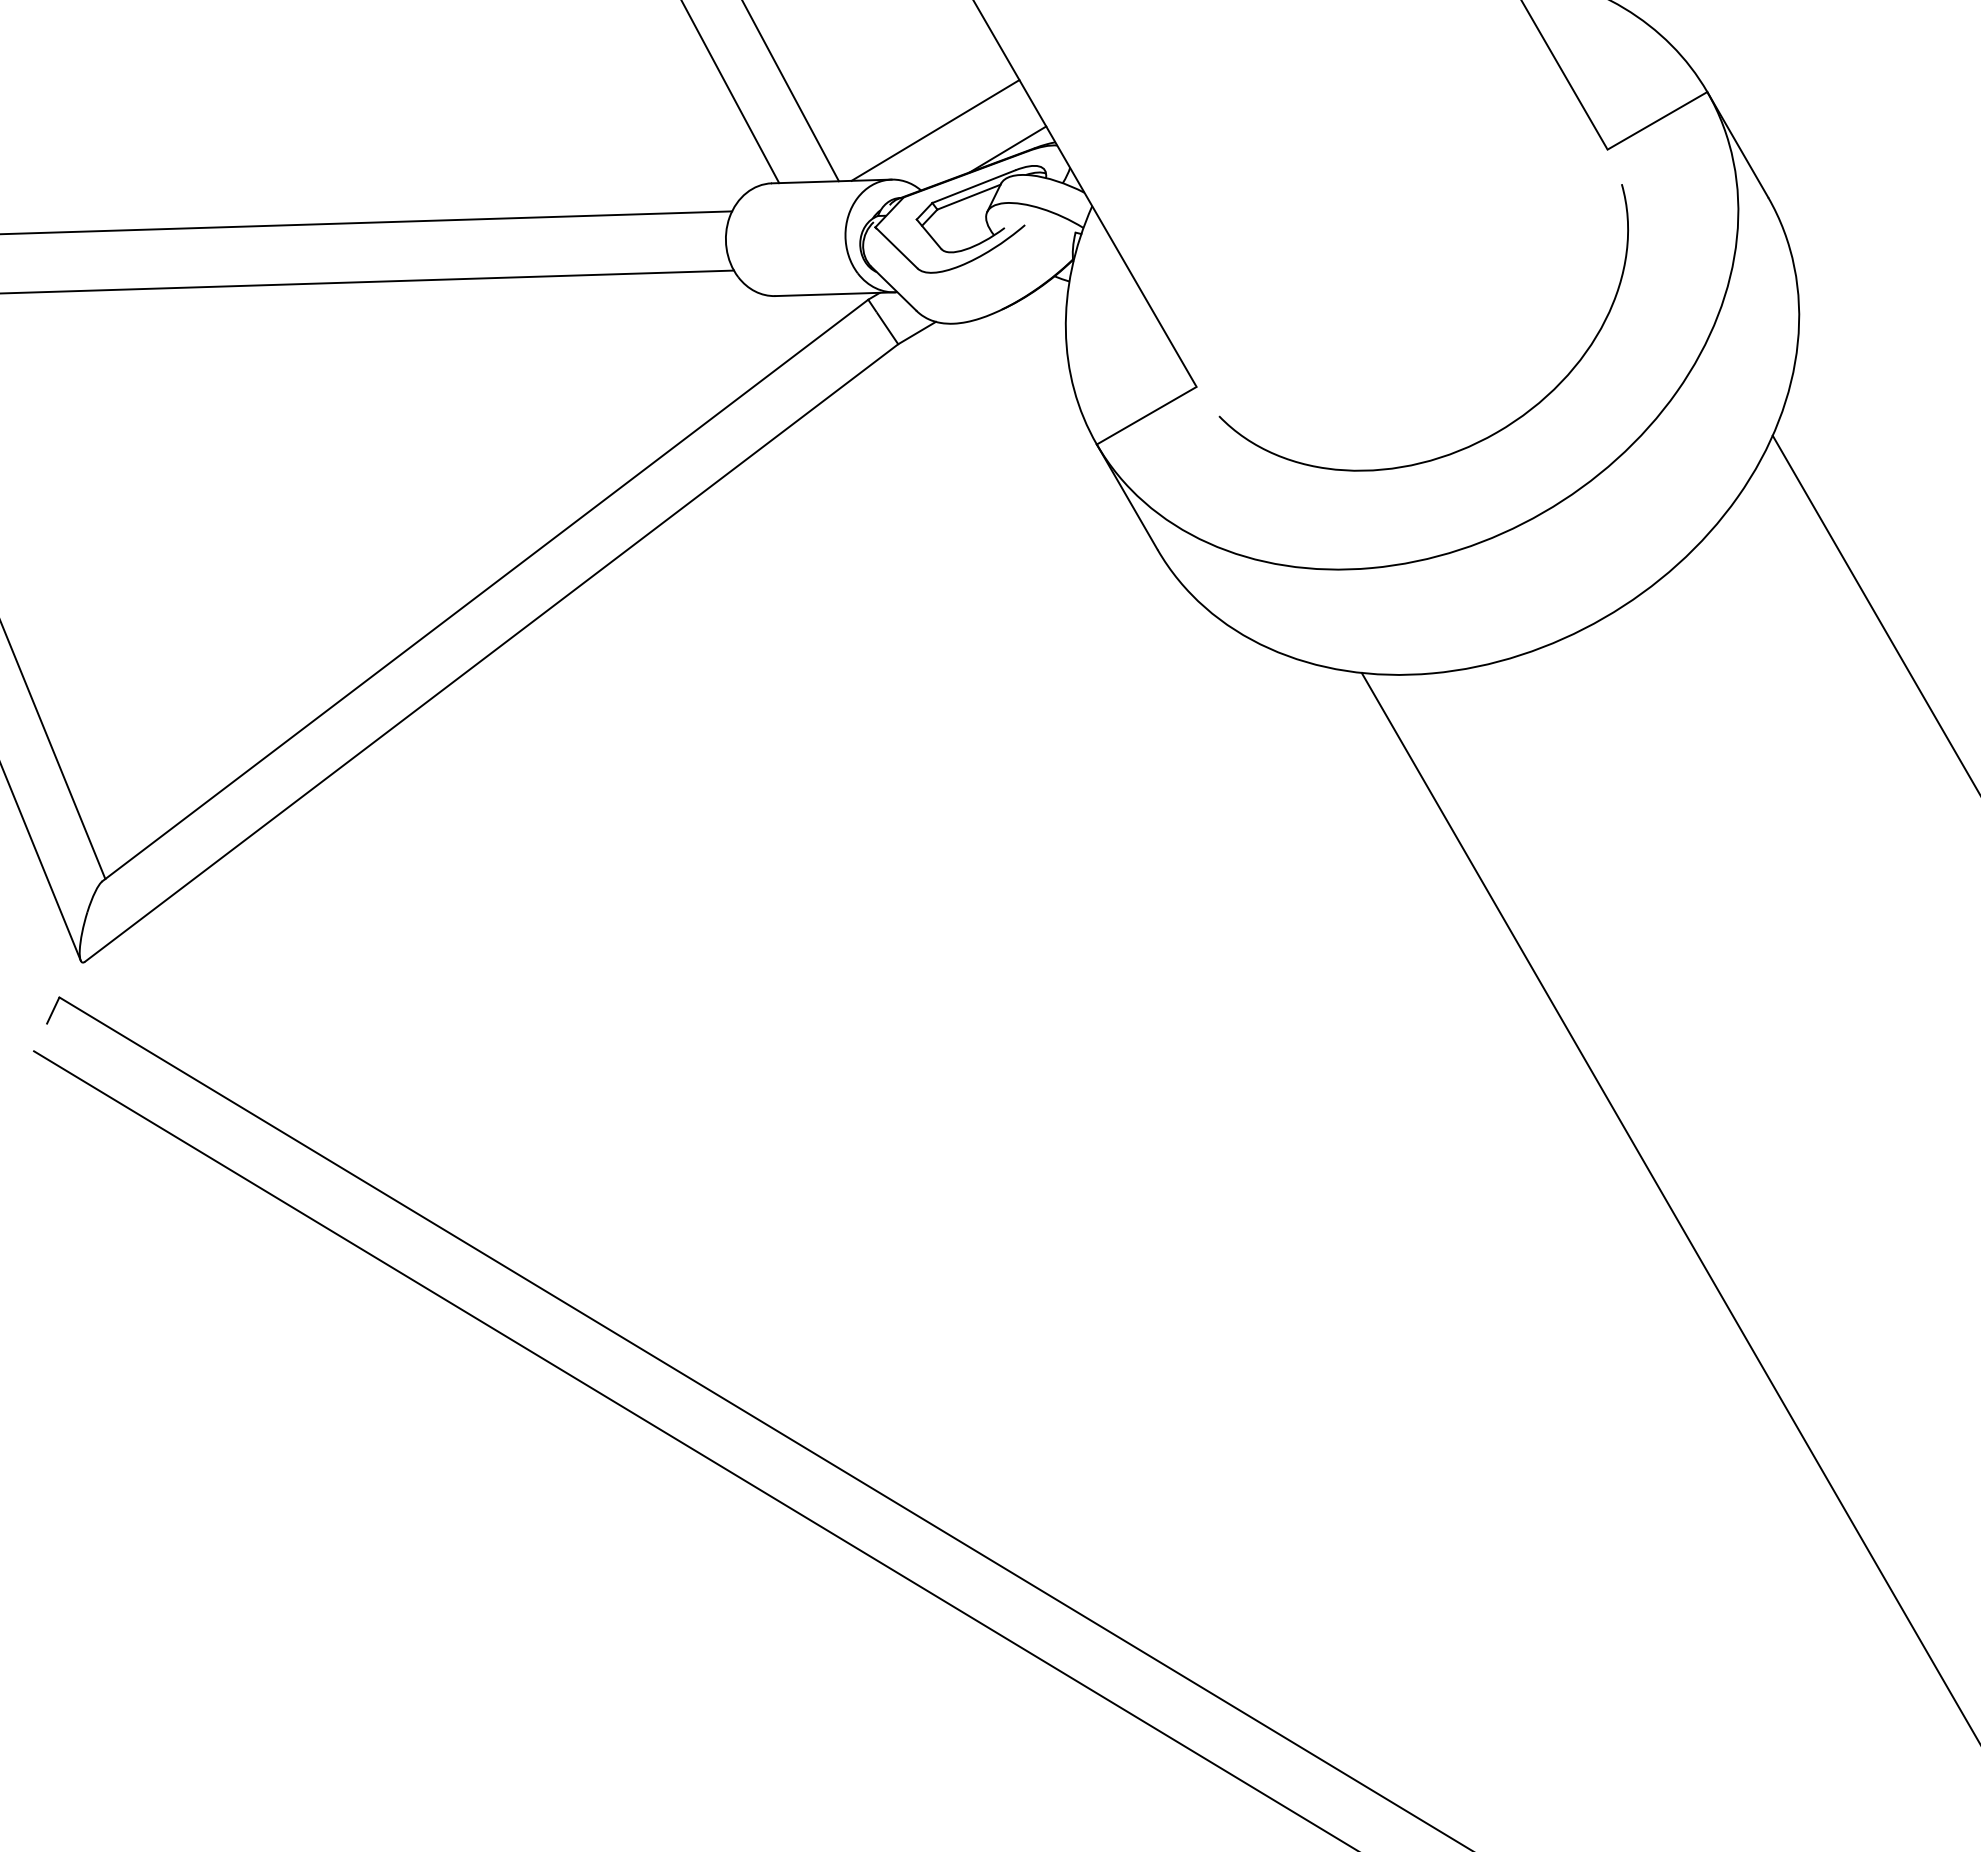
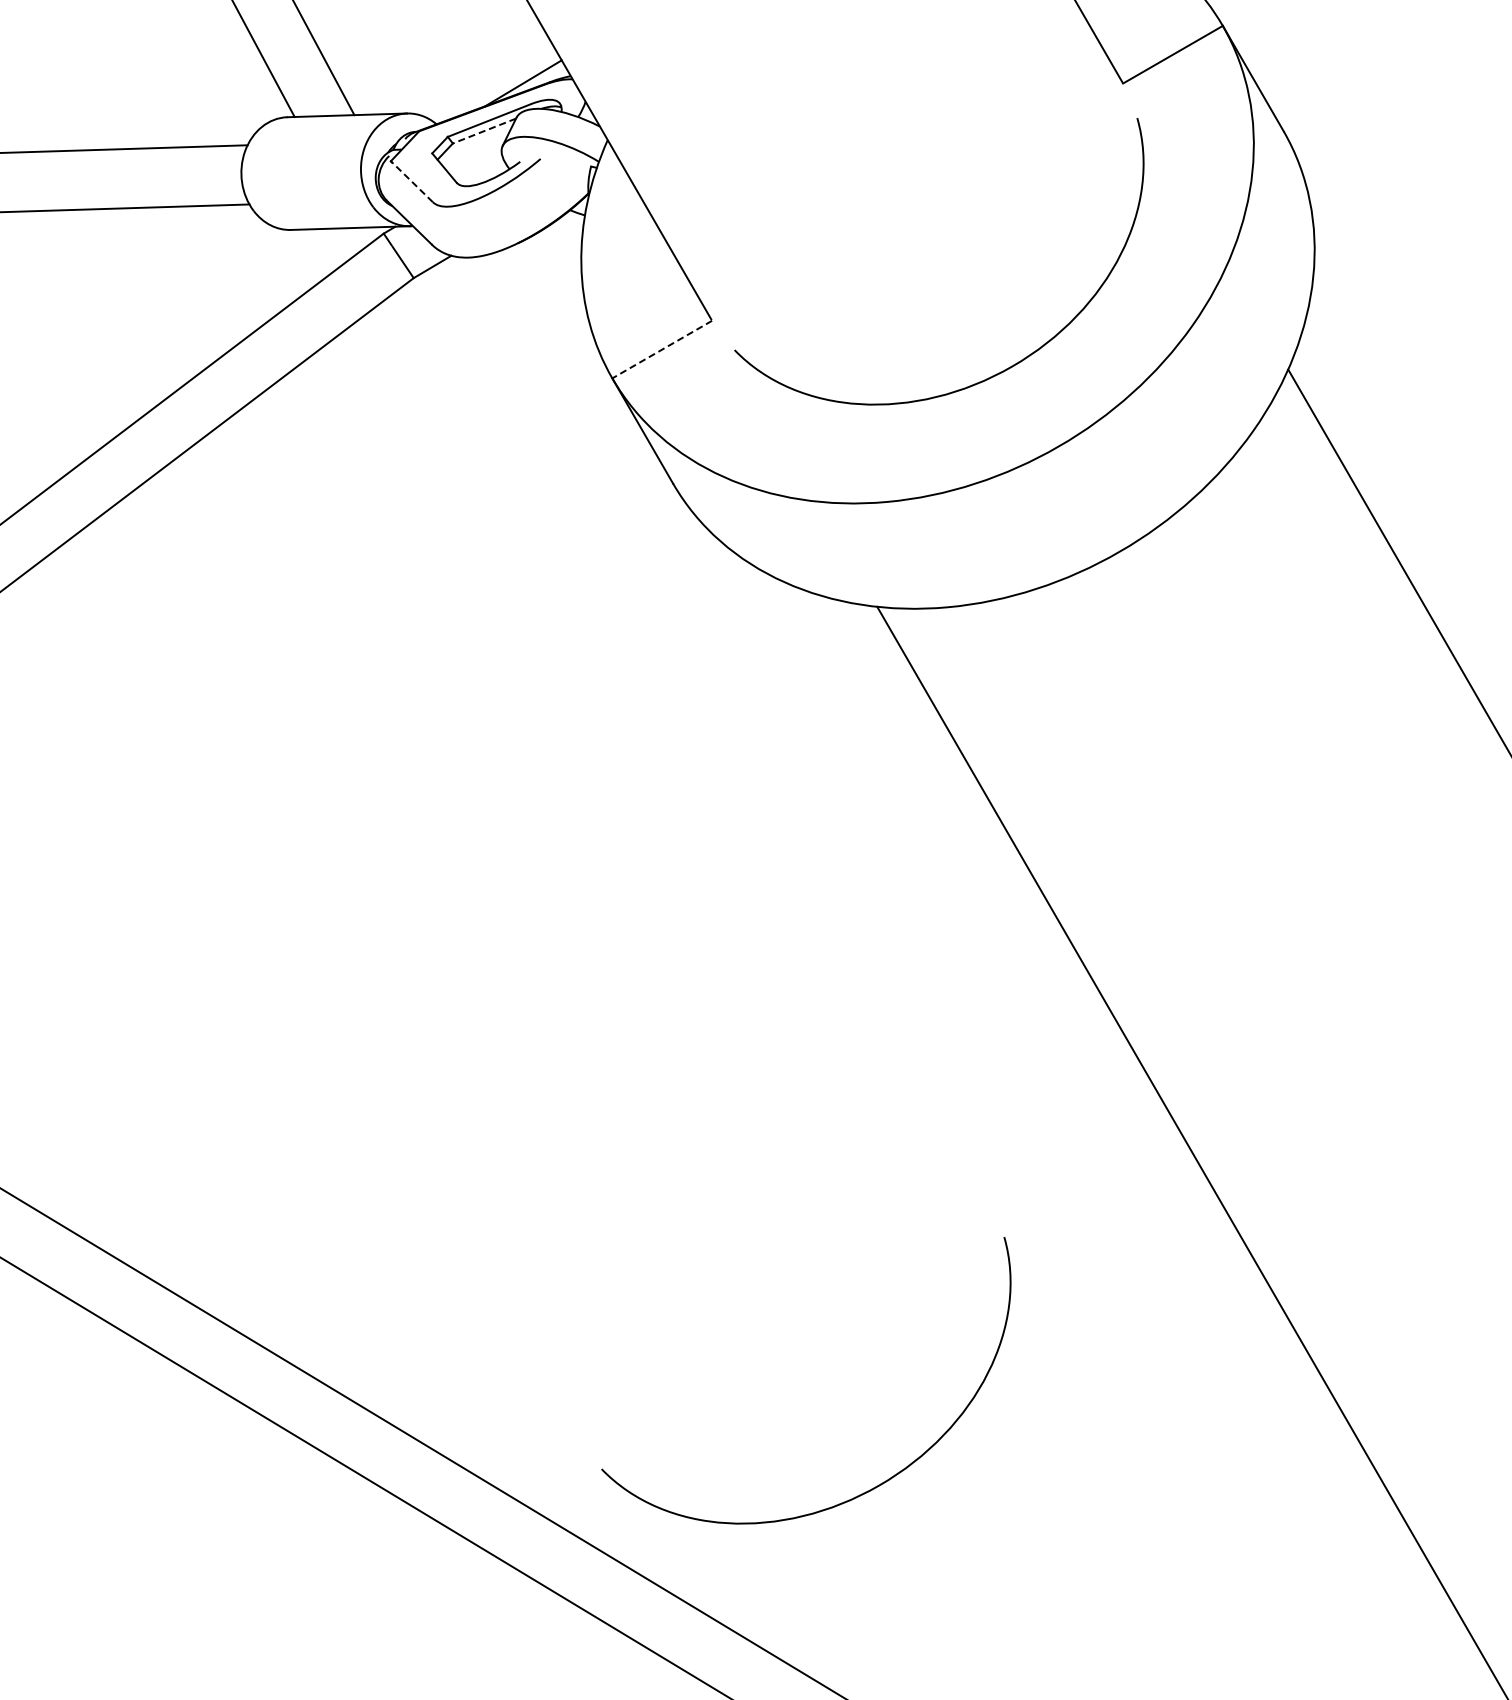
line: (935, 130) -> (450, 64), removed
line: (968, 197) -> (483, 131), solid -> dashed
line: (896, 247) -> (411, 181), solid -> dashed
line: (1146, 415) -> (661, 349), solid -> dashed
curve: (1346, 1559) -> (861, 1493), added

